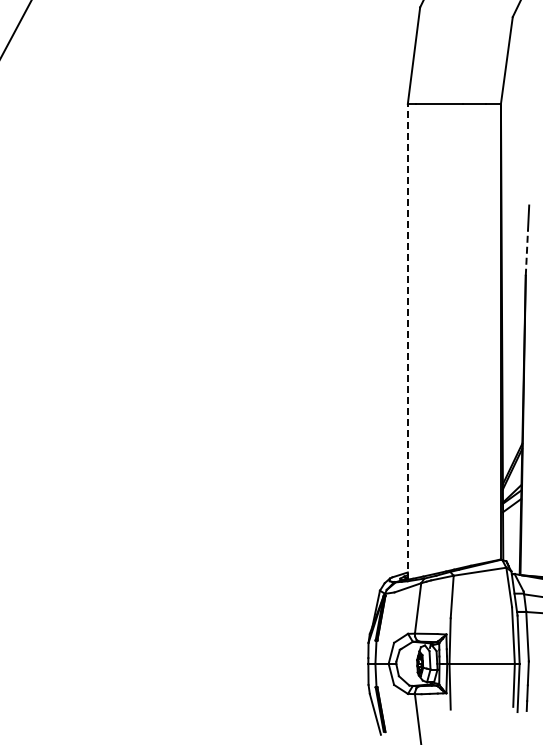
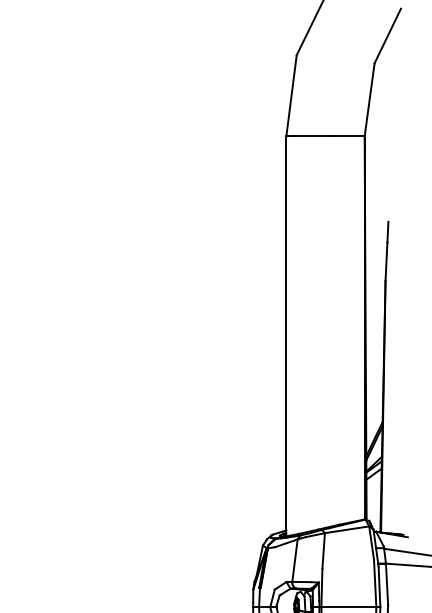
line: (526, 252) -> (386, 261), dashed -> solid
line: (407, 341) -> (286, 336), dashed -> solid

